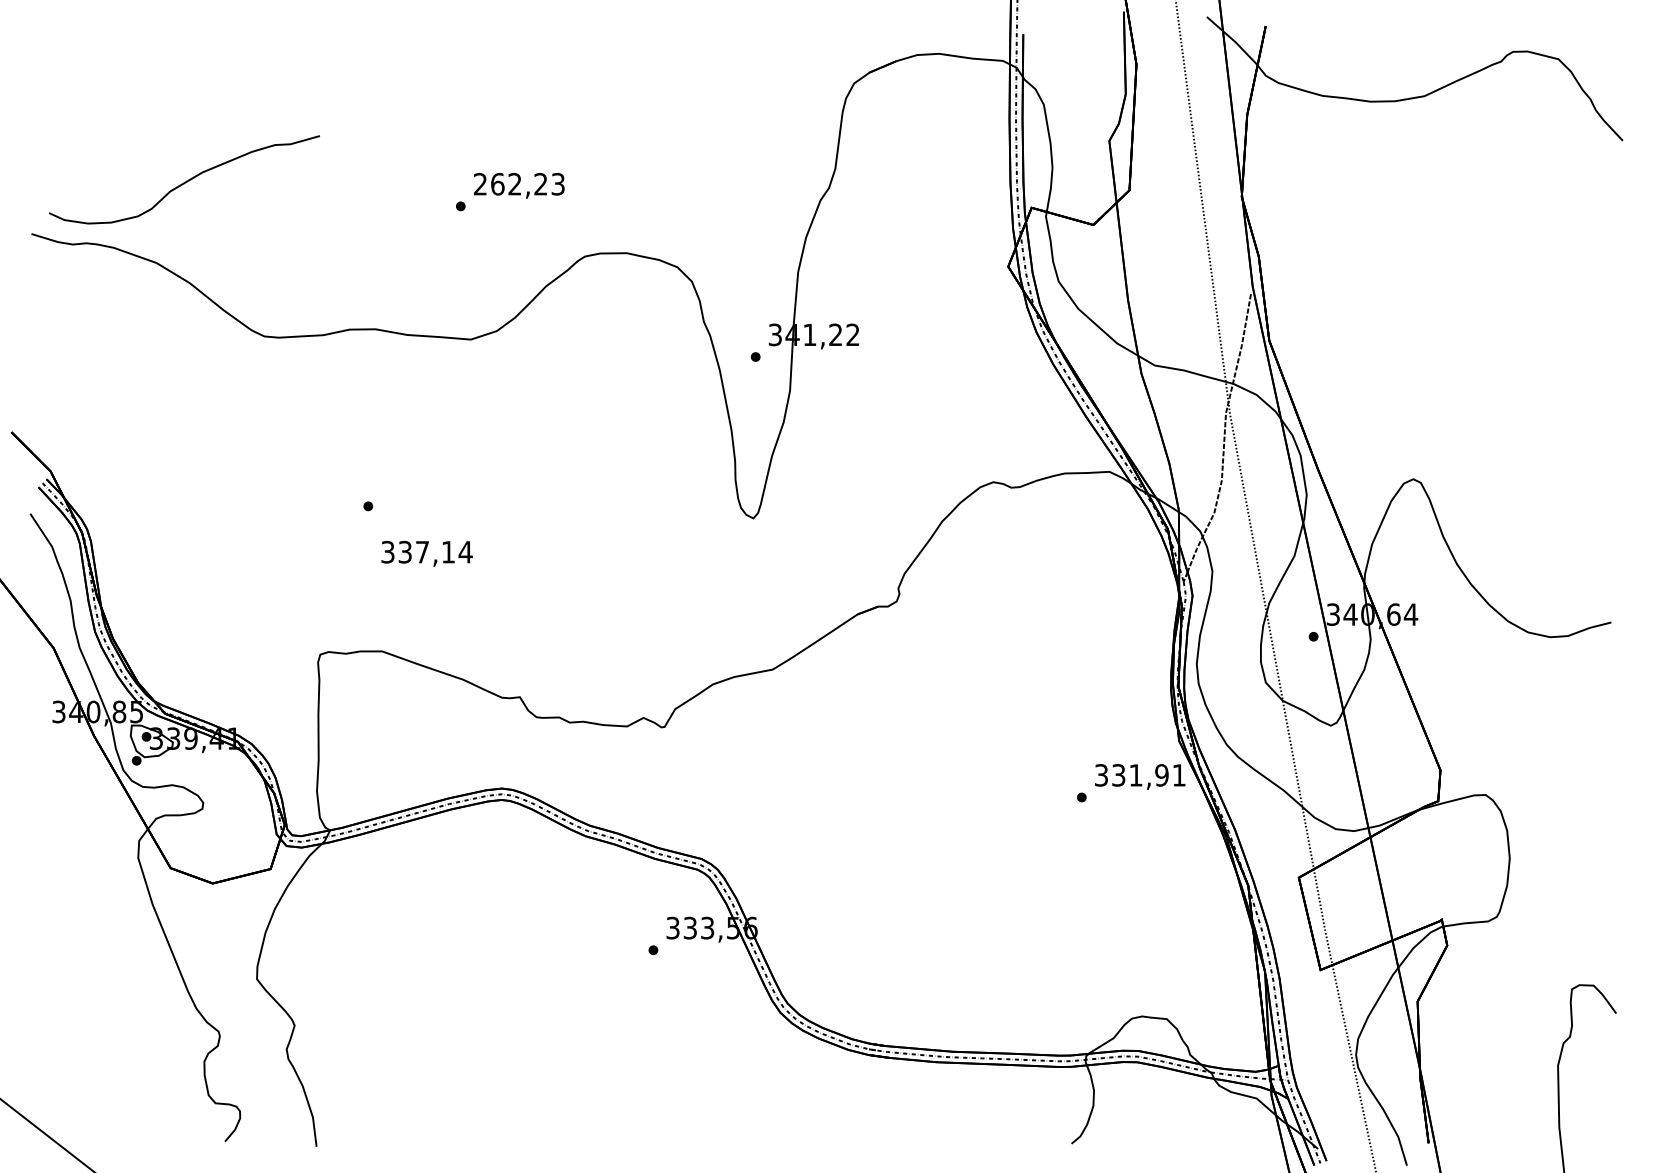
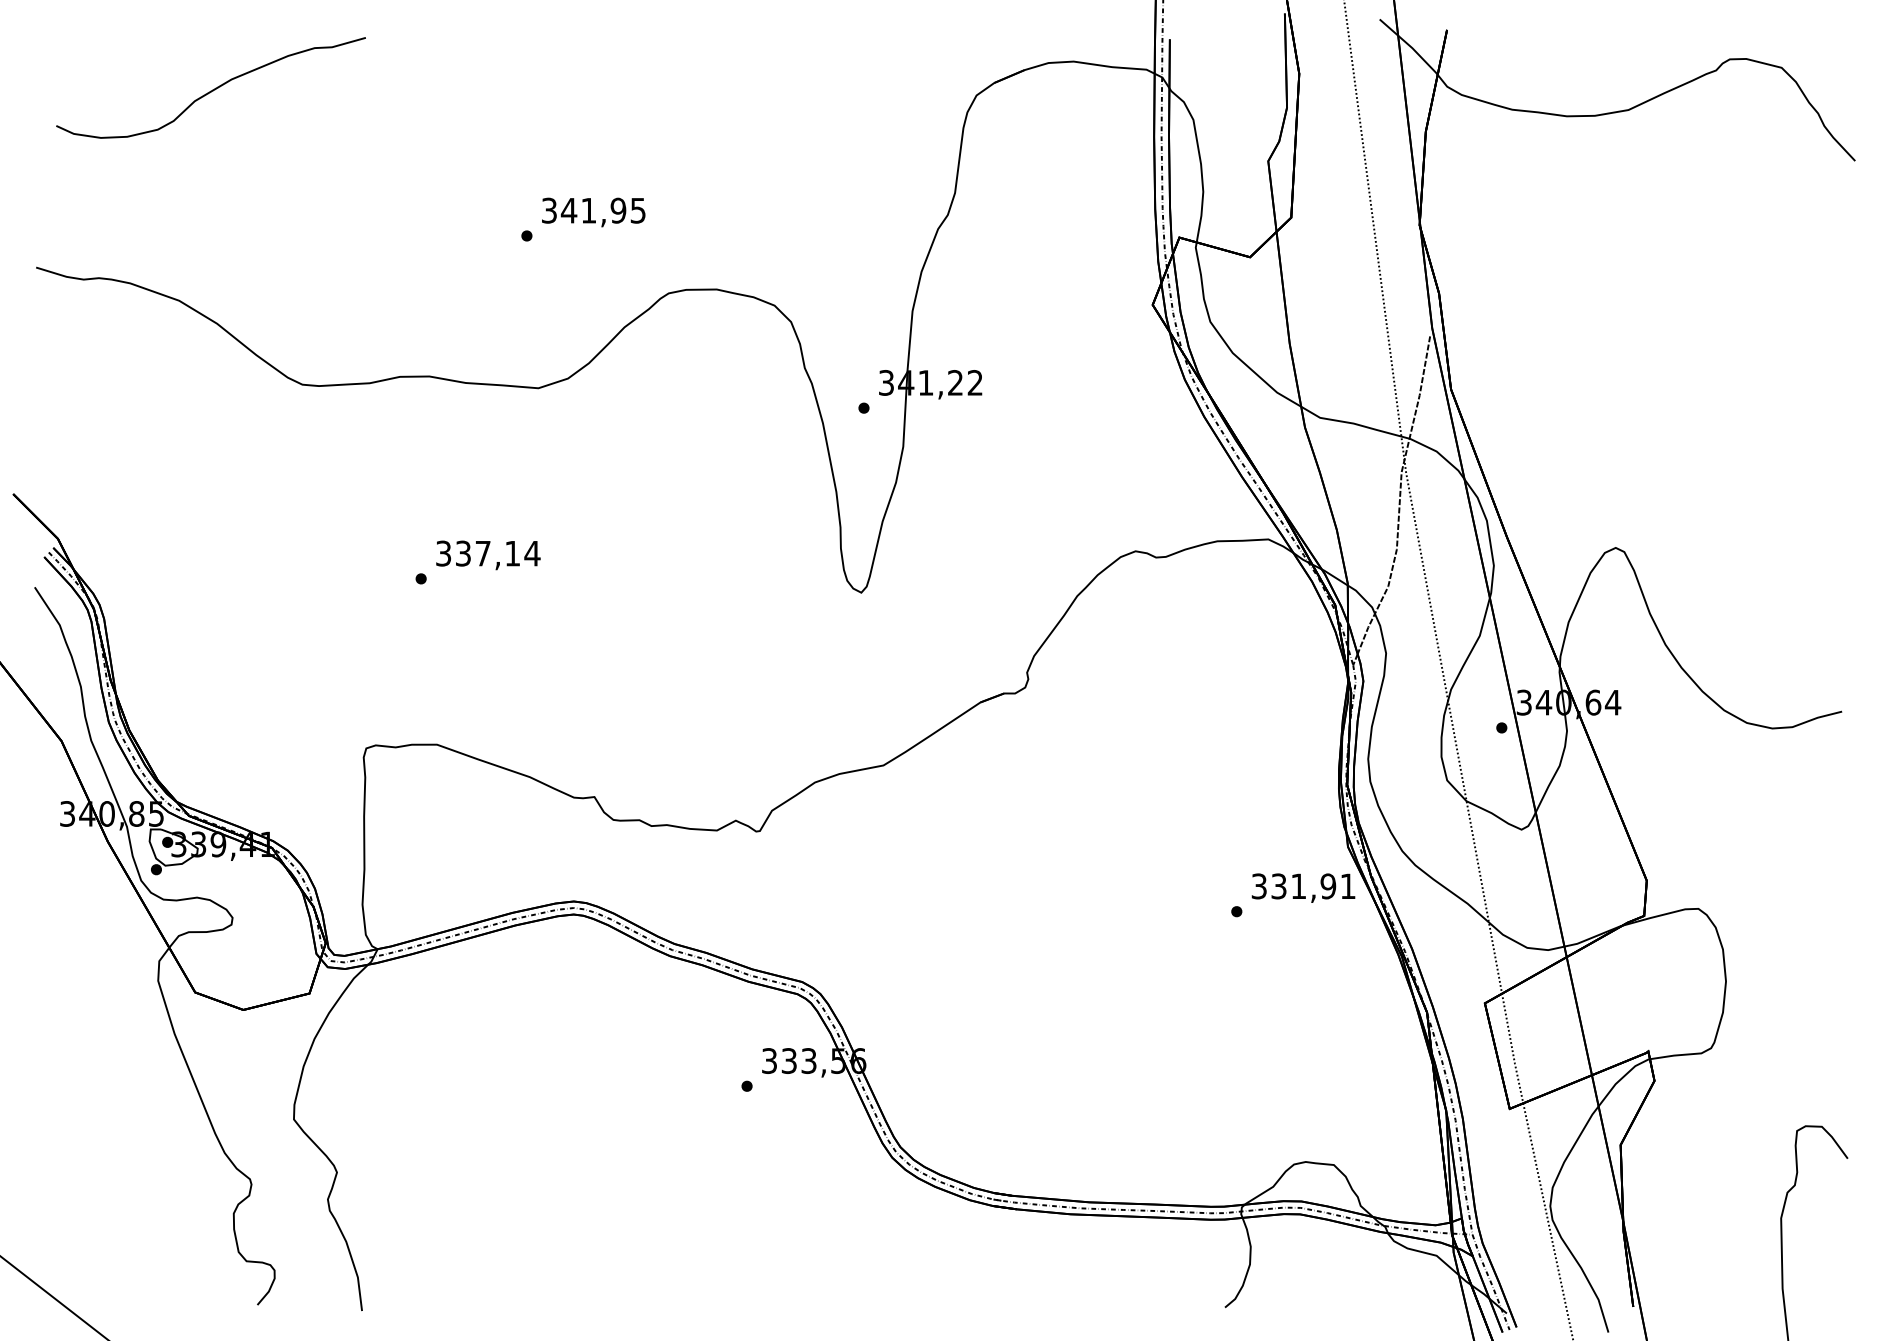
curve: (186, 180) -> (213, 88), moved
text: (519, 183) -> (593, 209), 262,23 -> 341,95
text: (426, 553) -> (487, 555), moved

